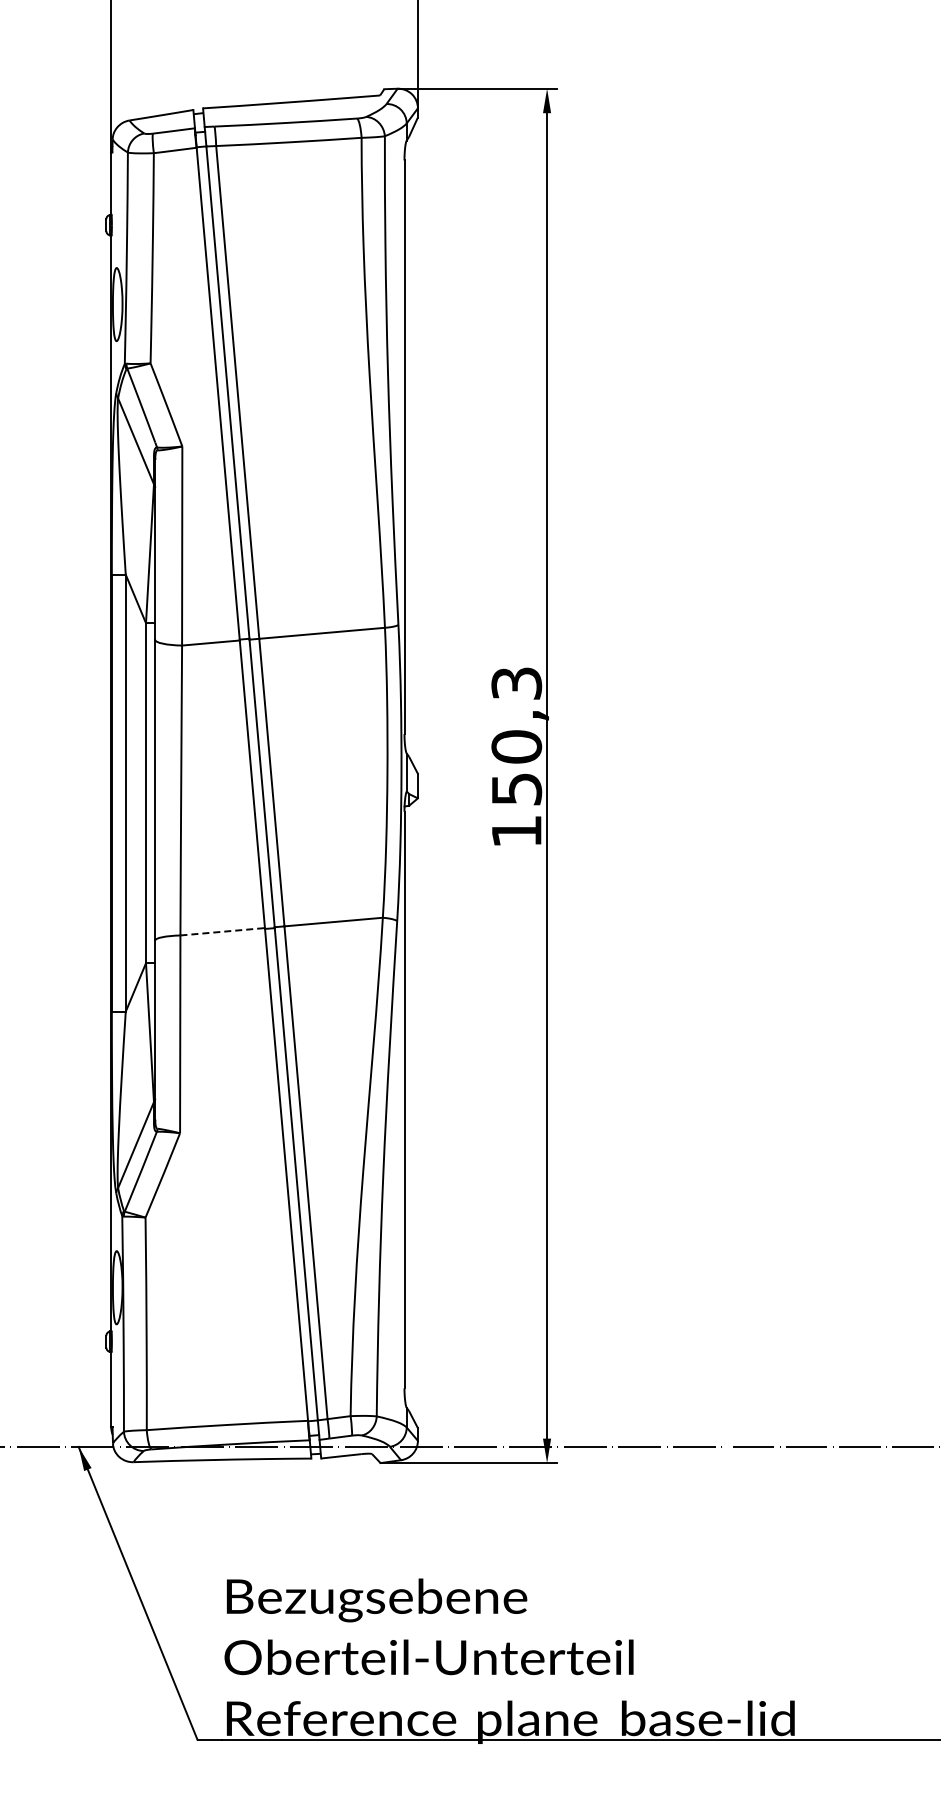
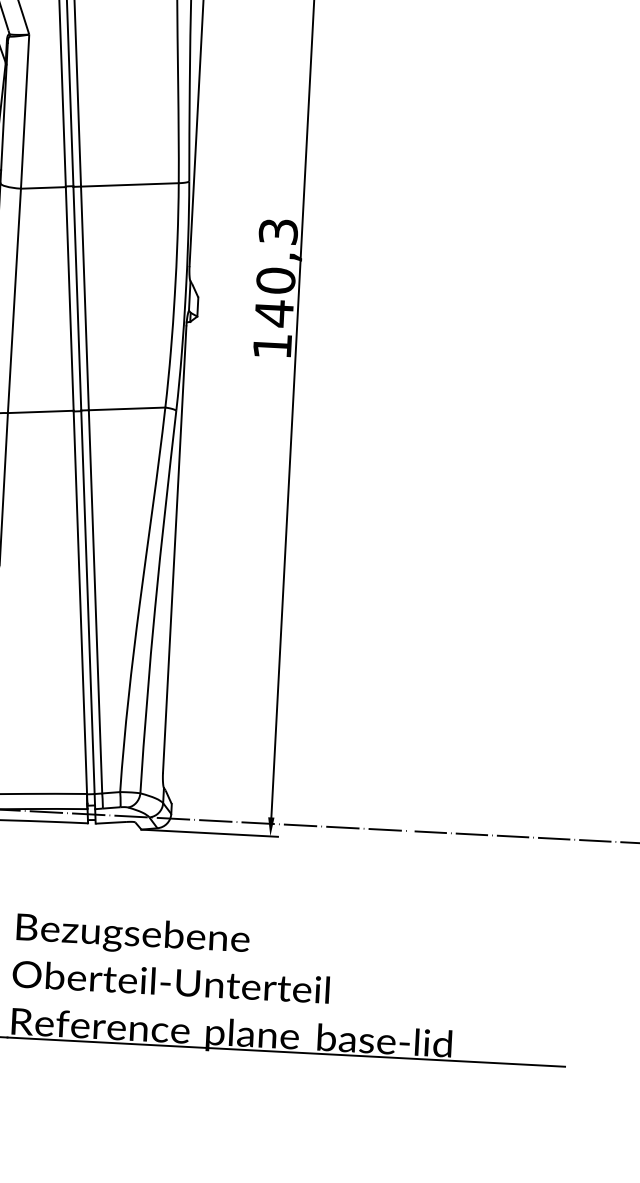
text: (517, 789) -> (274, 313), 150,3 -> 140,3
line: (223, 931) -> (41, 411), dashed -> solid

